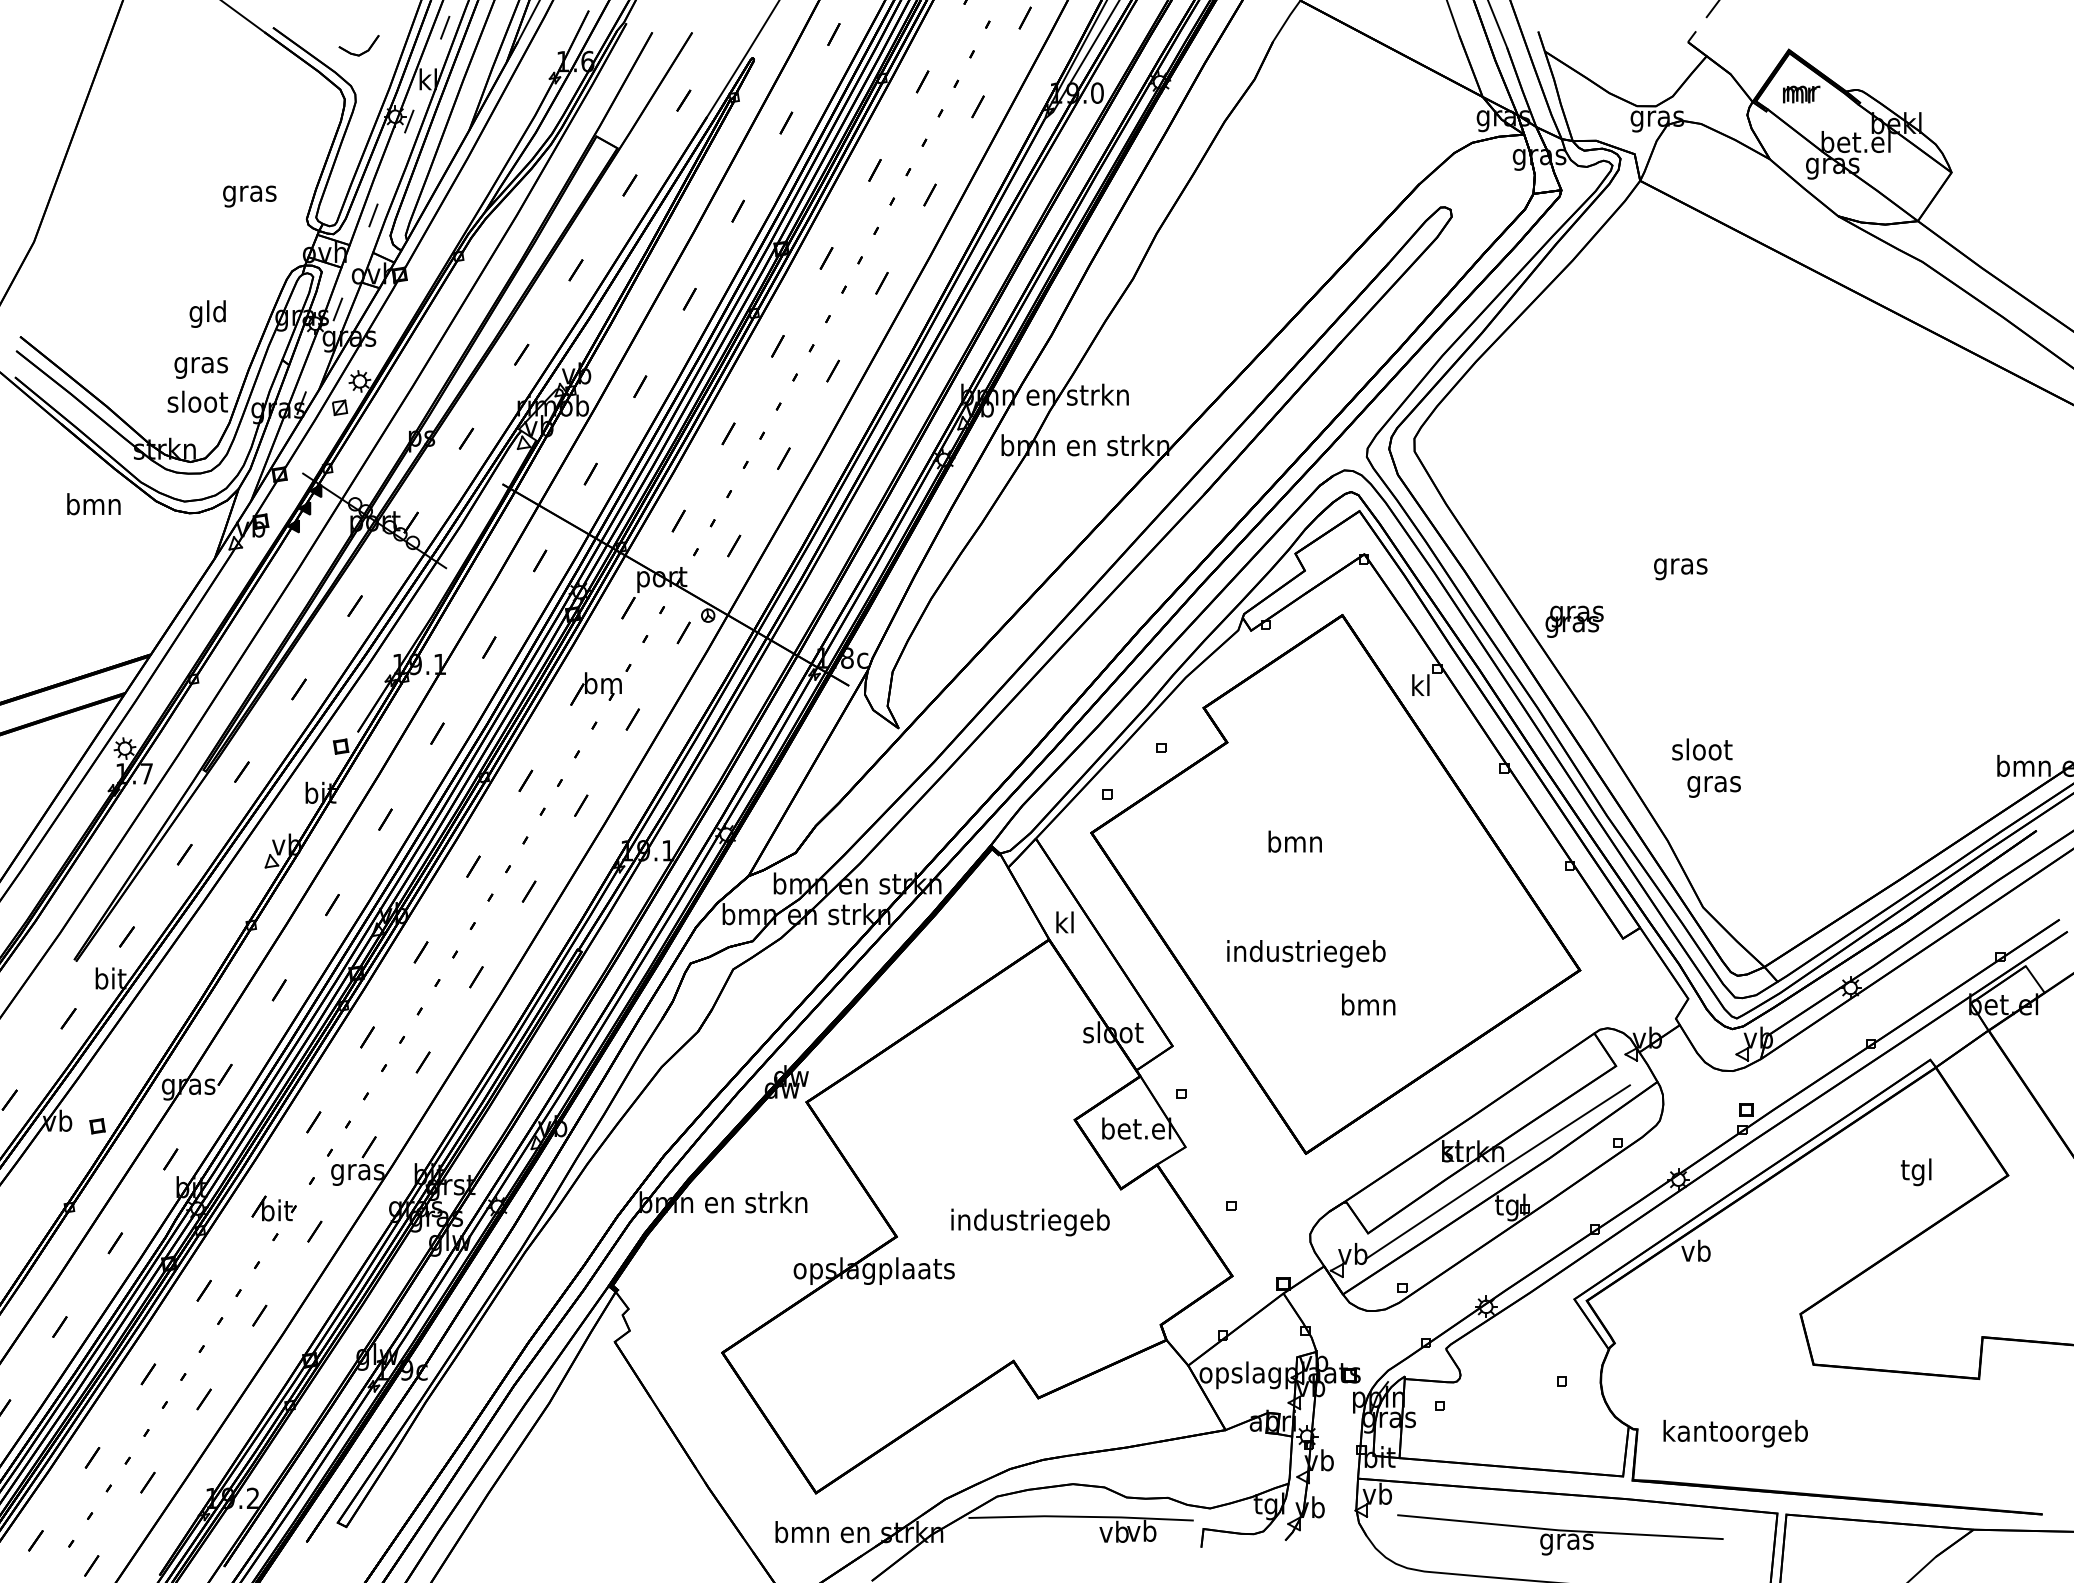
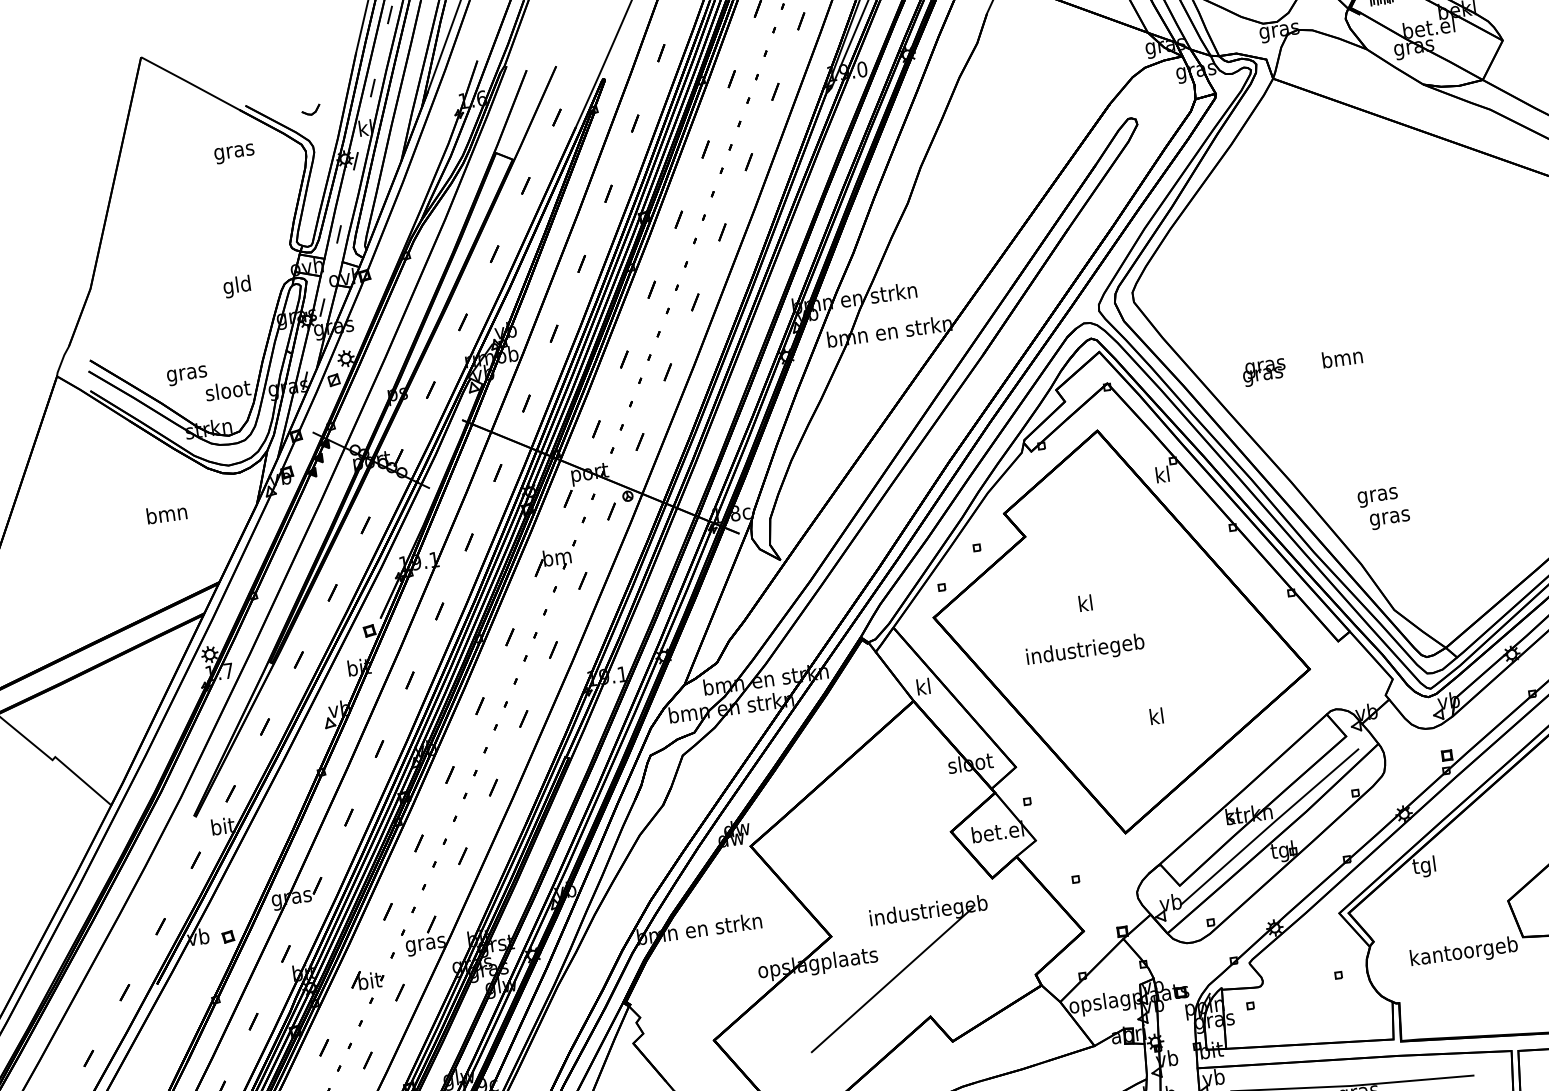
part: (359, 45) -> (311, 110), size x0.62
text: (249, 196) -> (234, 153), moved
text: (207, 313) -> (236, 286), moved
text: (200, 367) -> (186, 375), moved
text: (93, 504) -> (166, 514), moved
text: (1680, 566) -> (1342, 360), gras -> bmn
text: (1574, 621) -> (1264, 372), moved
text: (1702, 752) -> (1377, 495), sloot -> gras
text: (1294, 841) -> (1085, 603), bmn -> kl
text: (1306, 953) -> (1085, 650), moved
text: (1368, 1004) -> (1156, 716), bmn -> kl
text: (1695, 1253) -> (1424, 866), vb -> tgl
line: (969, 1305) -> (892, 980), added
text: (1735, 1433) -> (1464, 952), moved

